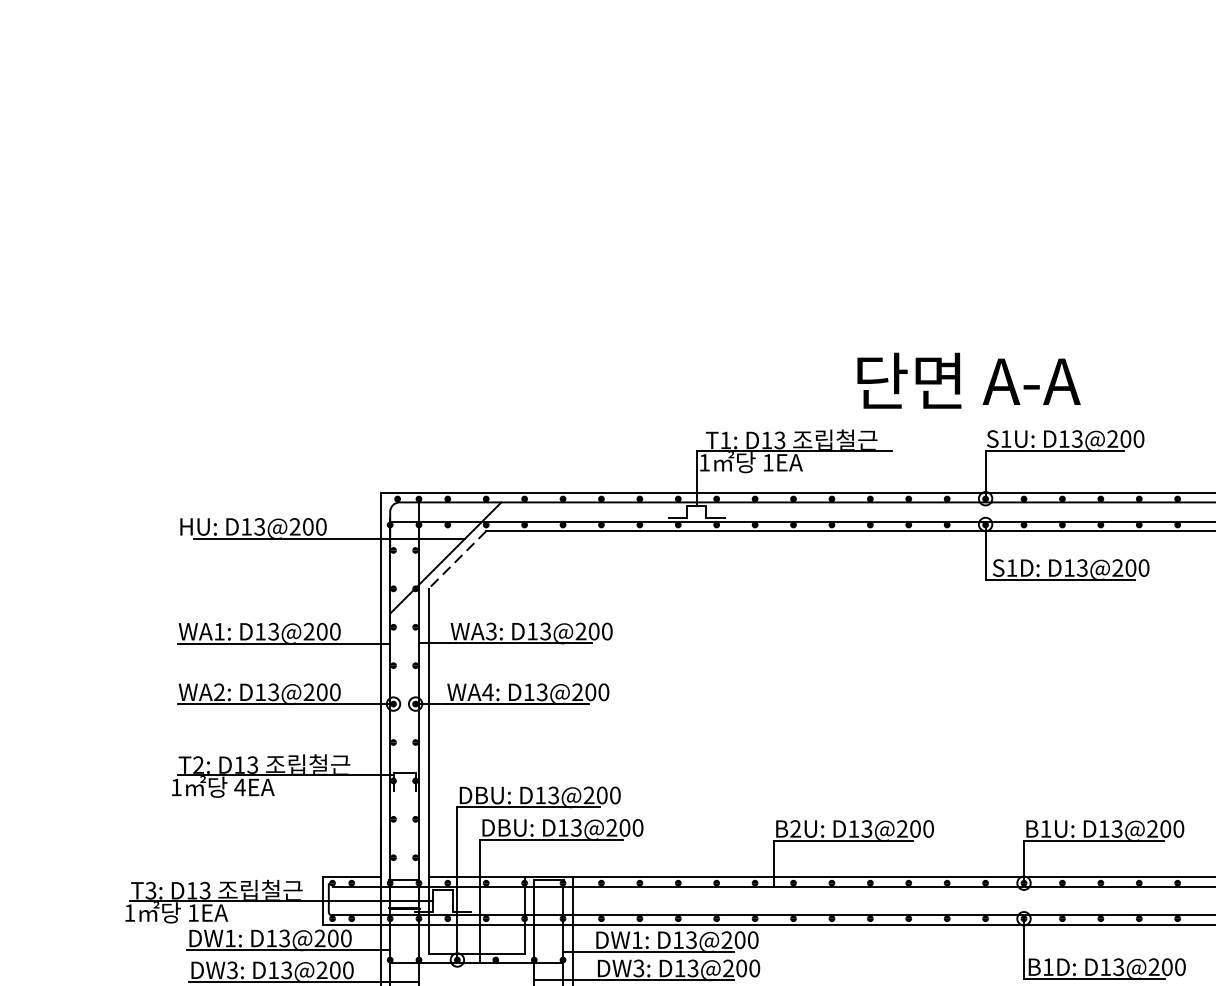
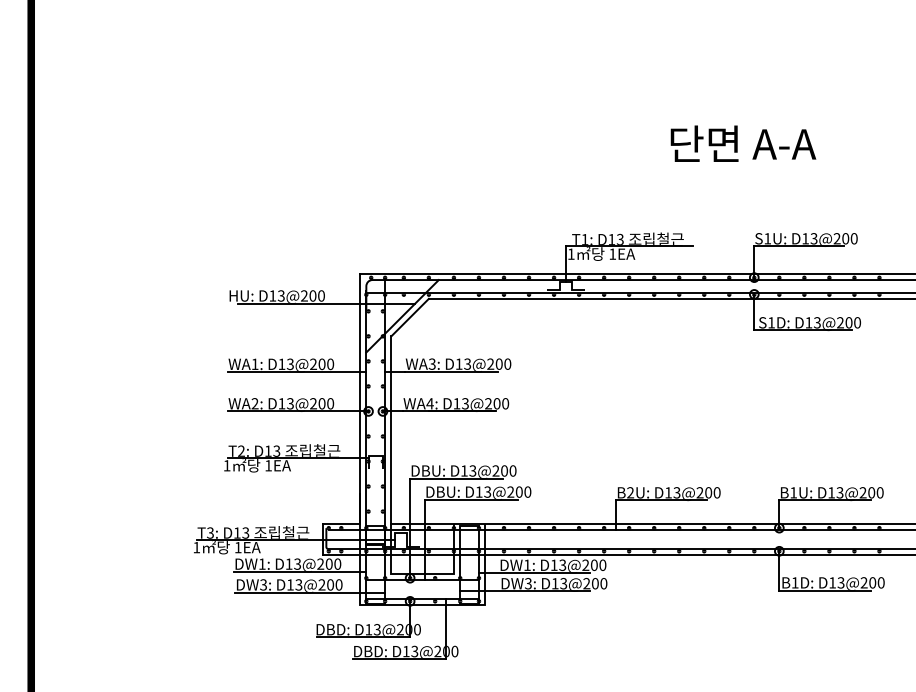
text: (969, 380) -> (743, 143), moved
line: (457, 559) -> (410, 317), dashed -> solid
text: (240, 787) -> (268, 465), 4EA -> 1EA

